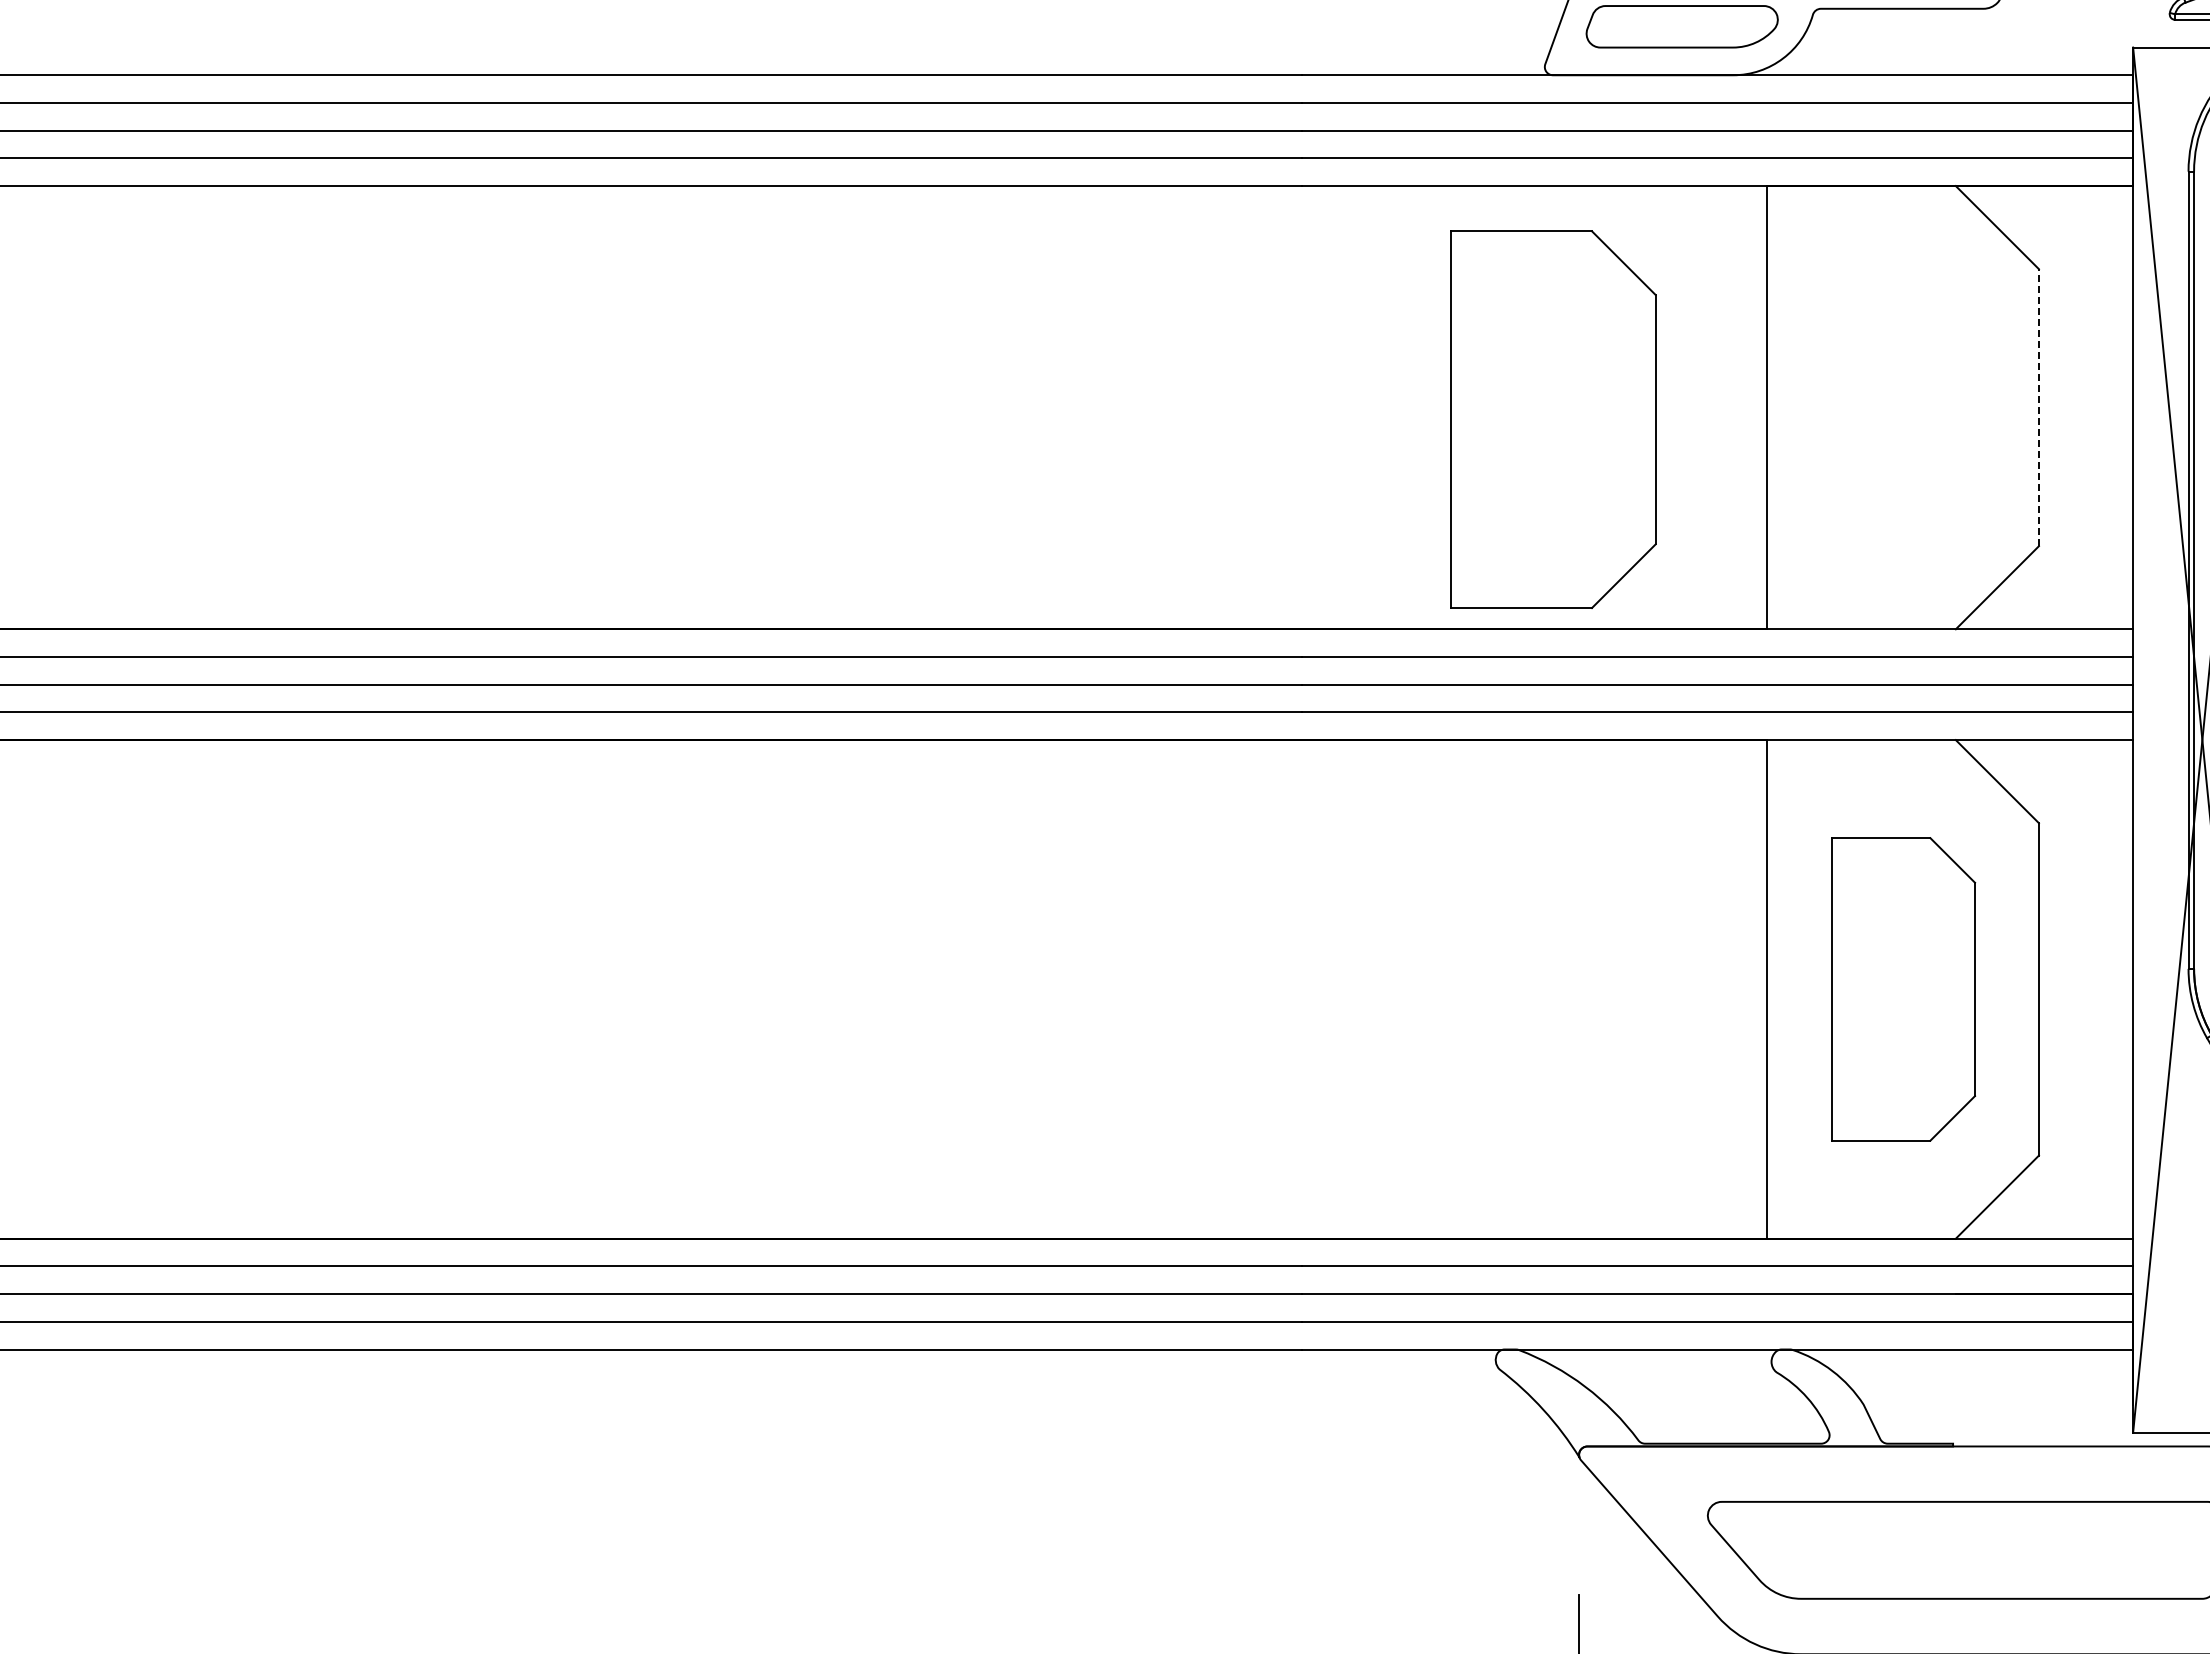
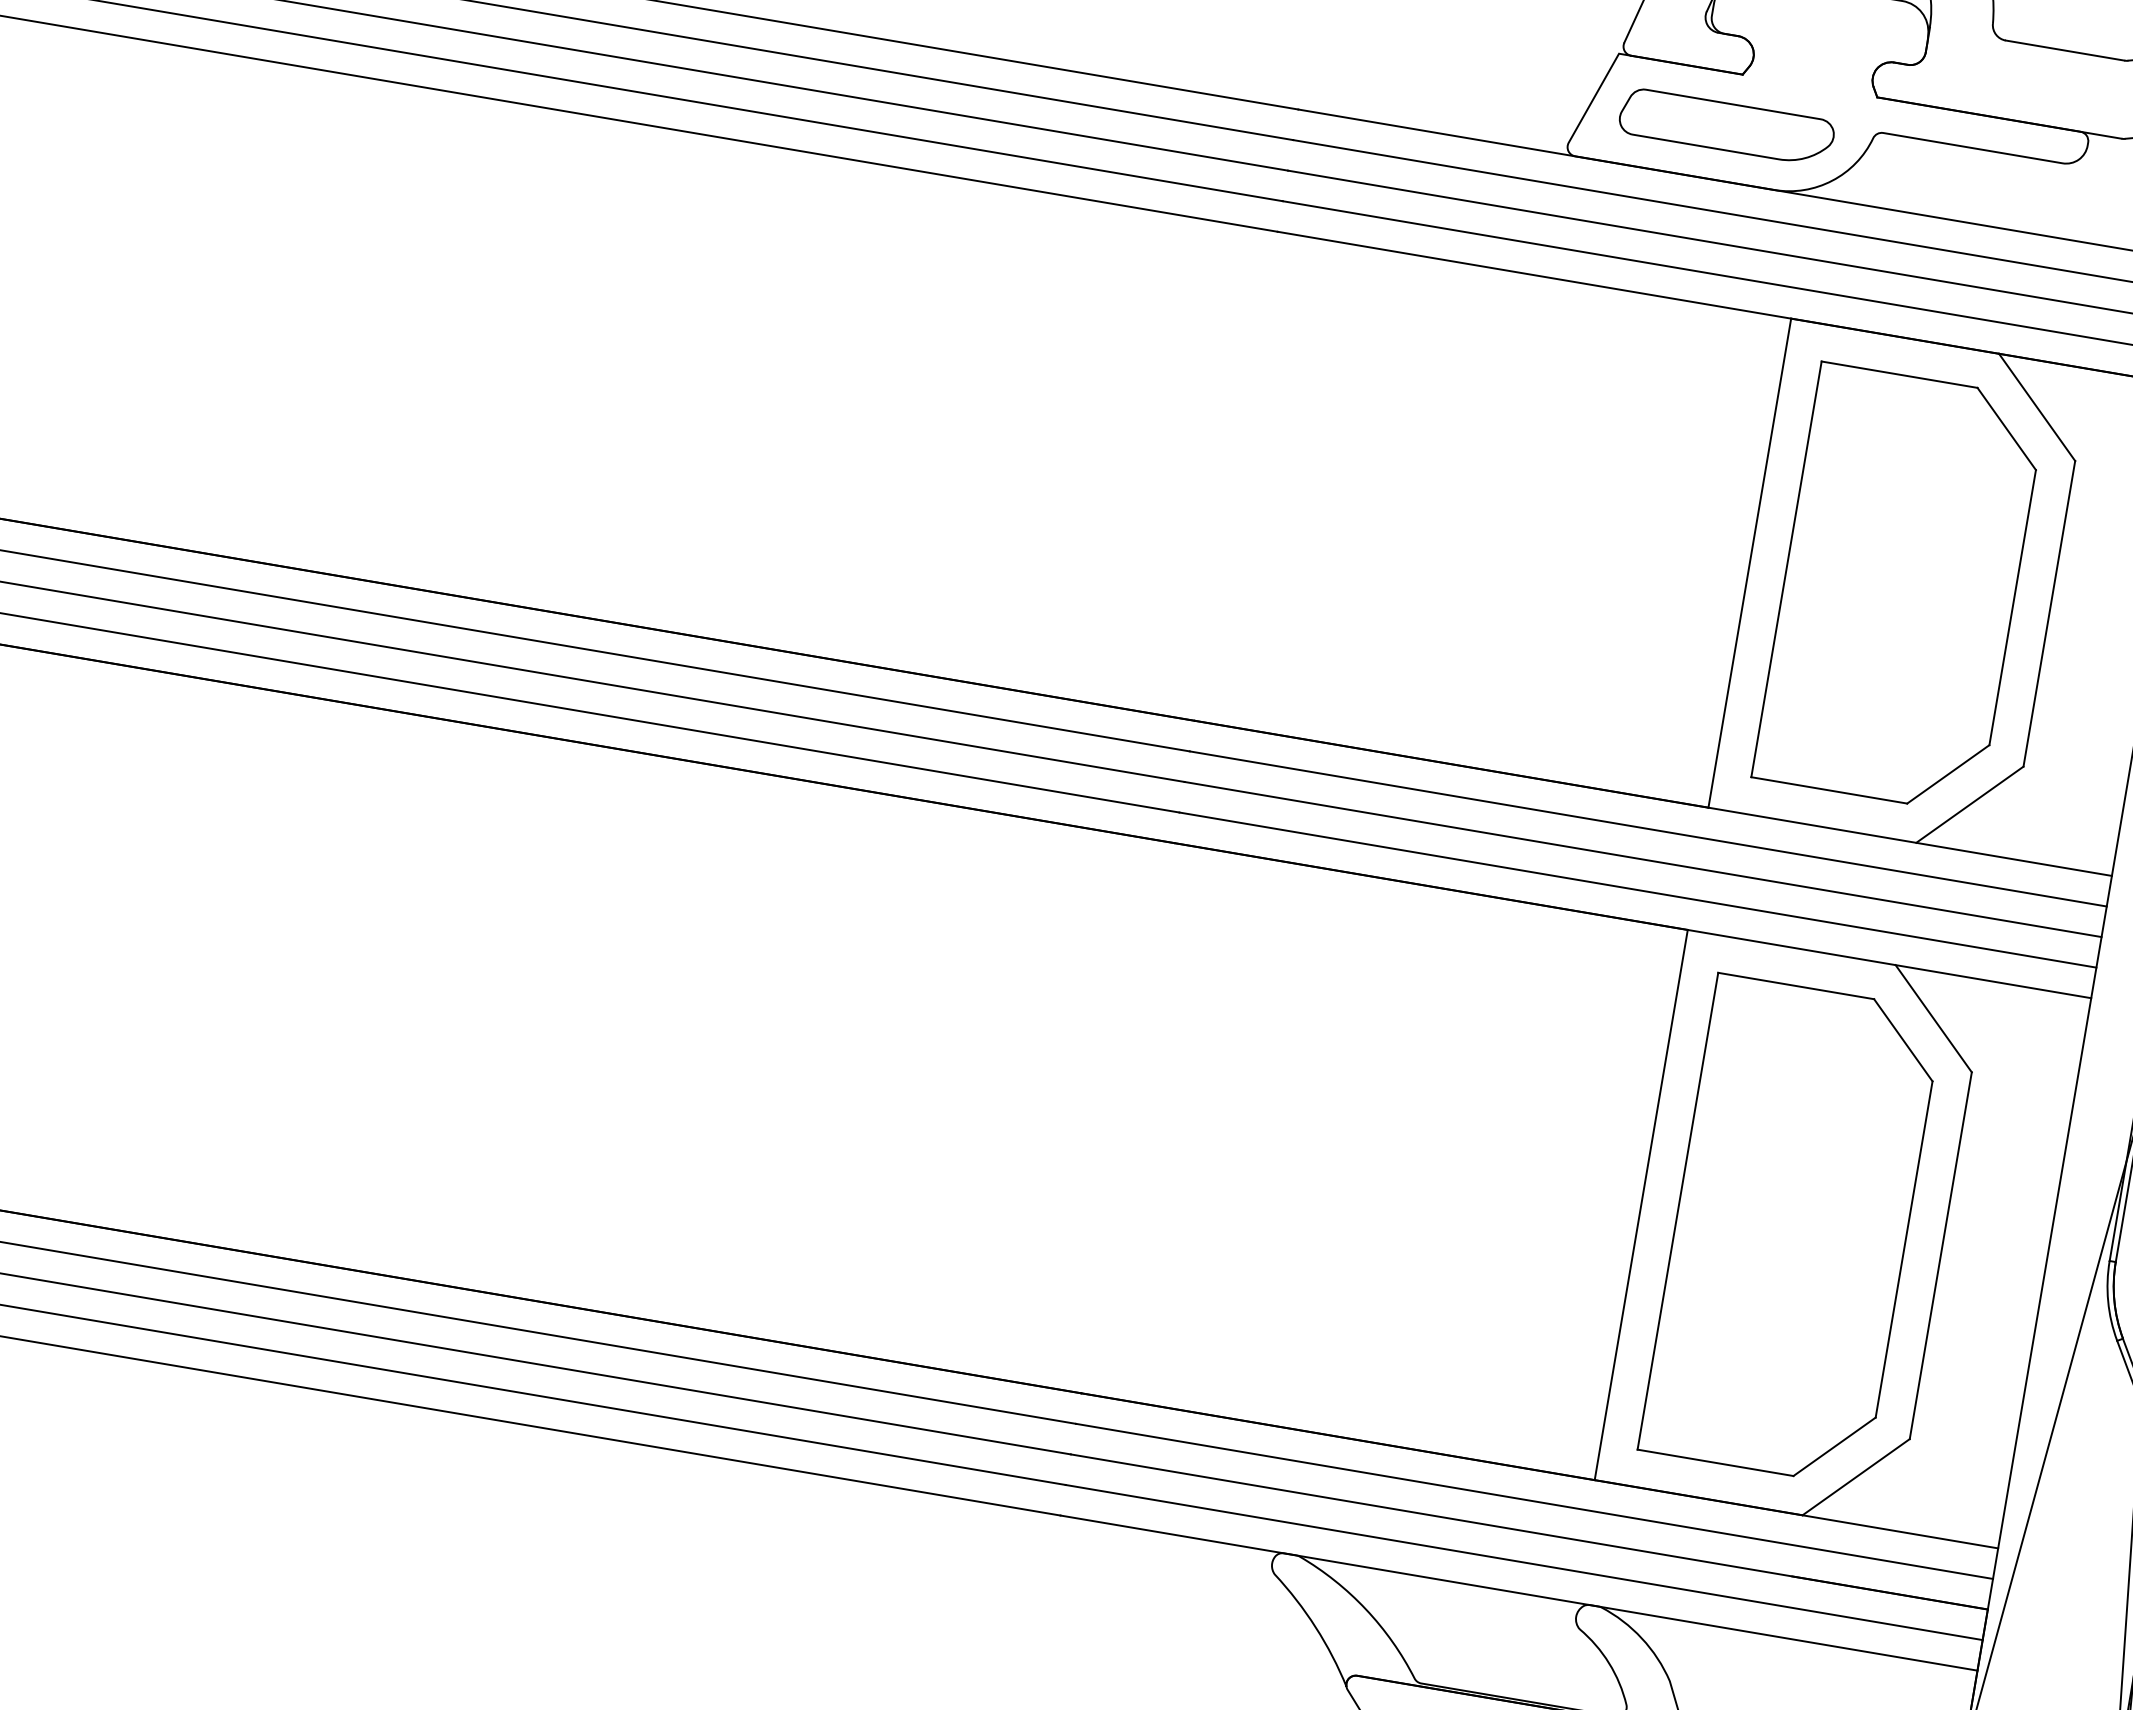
line: (2038, 407) -> (2048, 613), dashed -> solid
part: (1553, 419) -> (1899, 588), moved
part: (1903, 989) -> (1791, 1230), size x1.43

